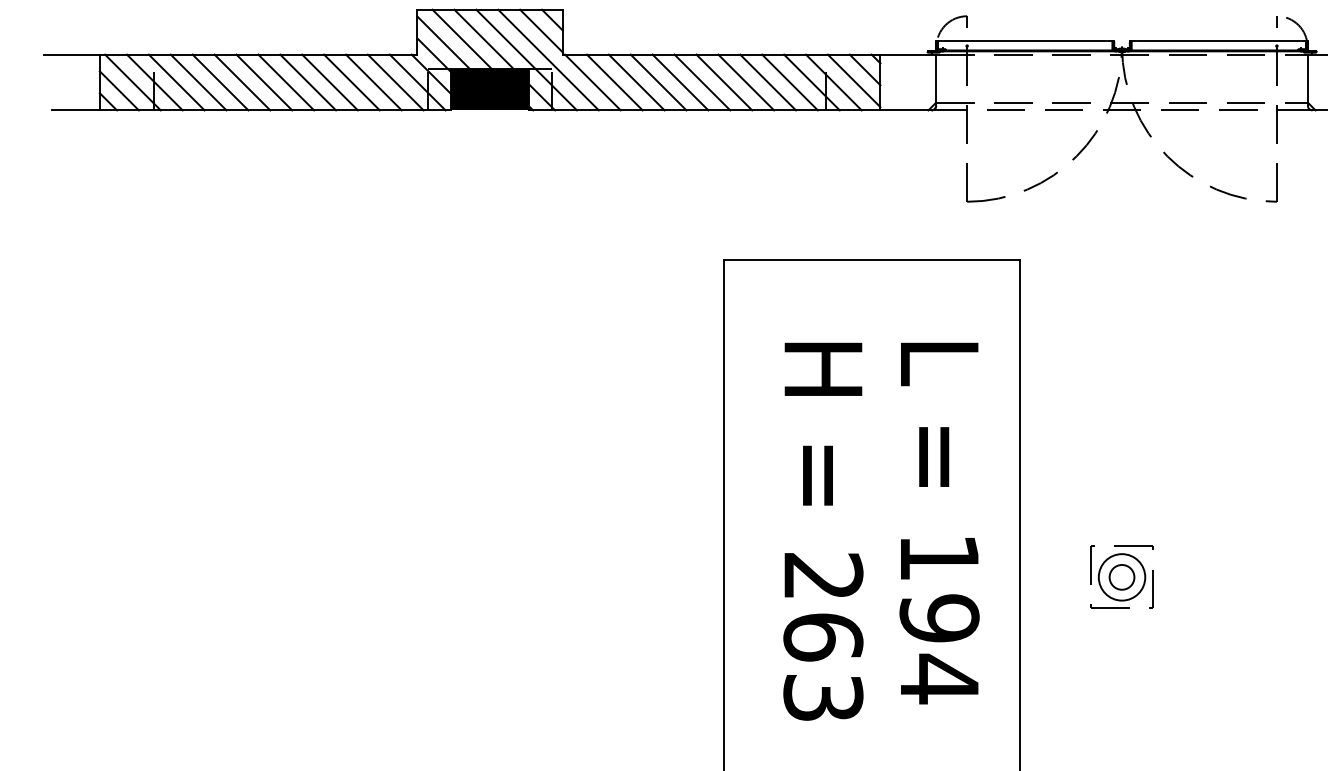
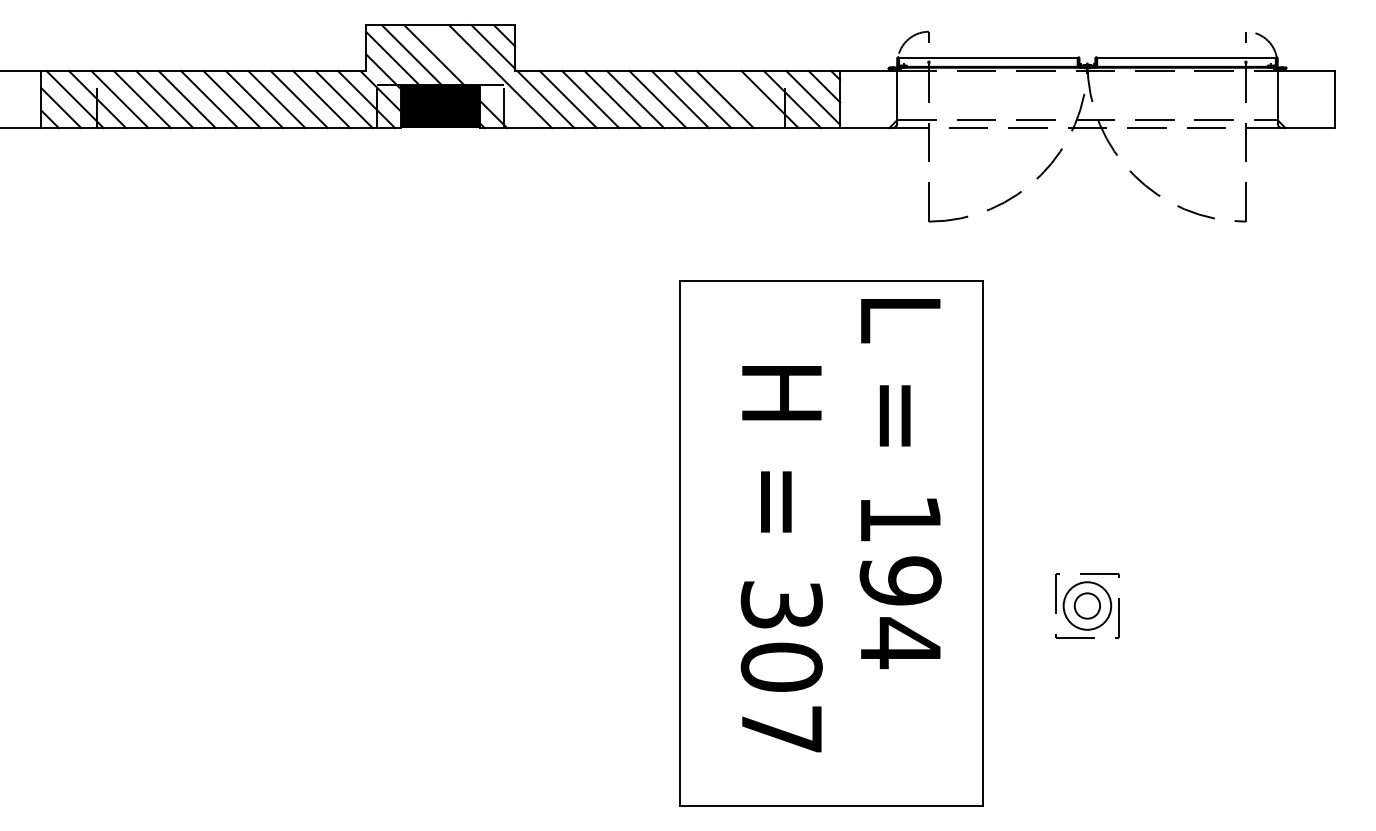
line: (526, 59) -> (477, 76), removed
line: (789, 82) -> (747, 99), removed
text: (939, 523) -> (900, 483), moved
text: (823, 636) -> (781, 666), 263 -> 307

